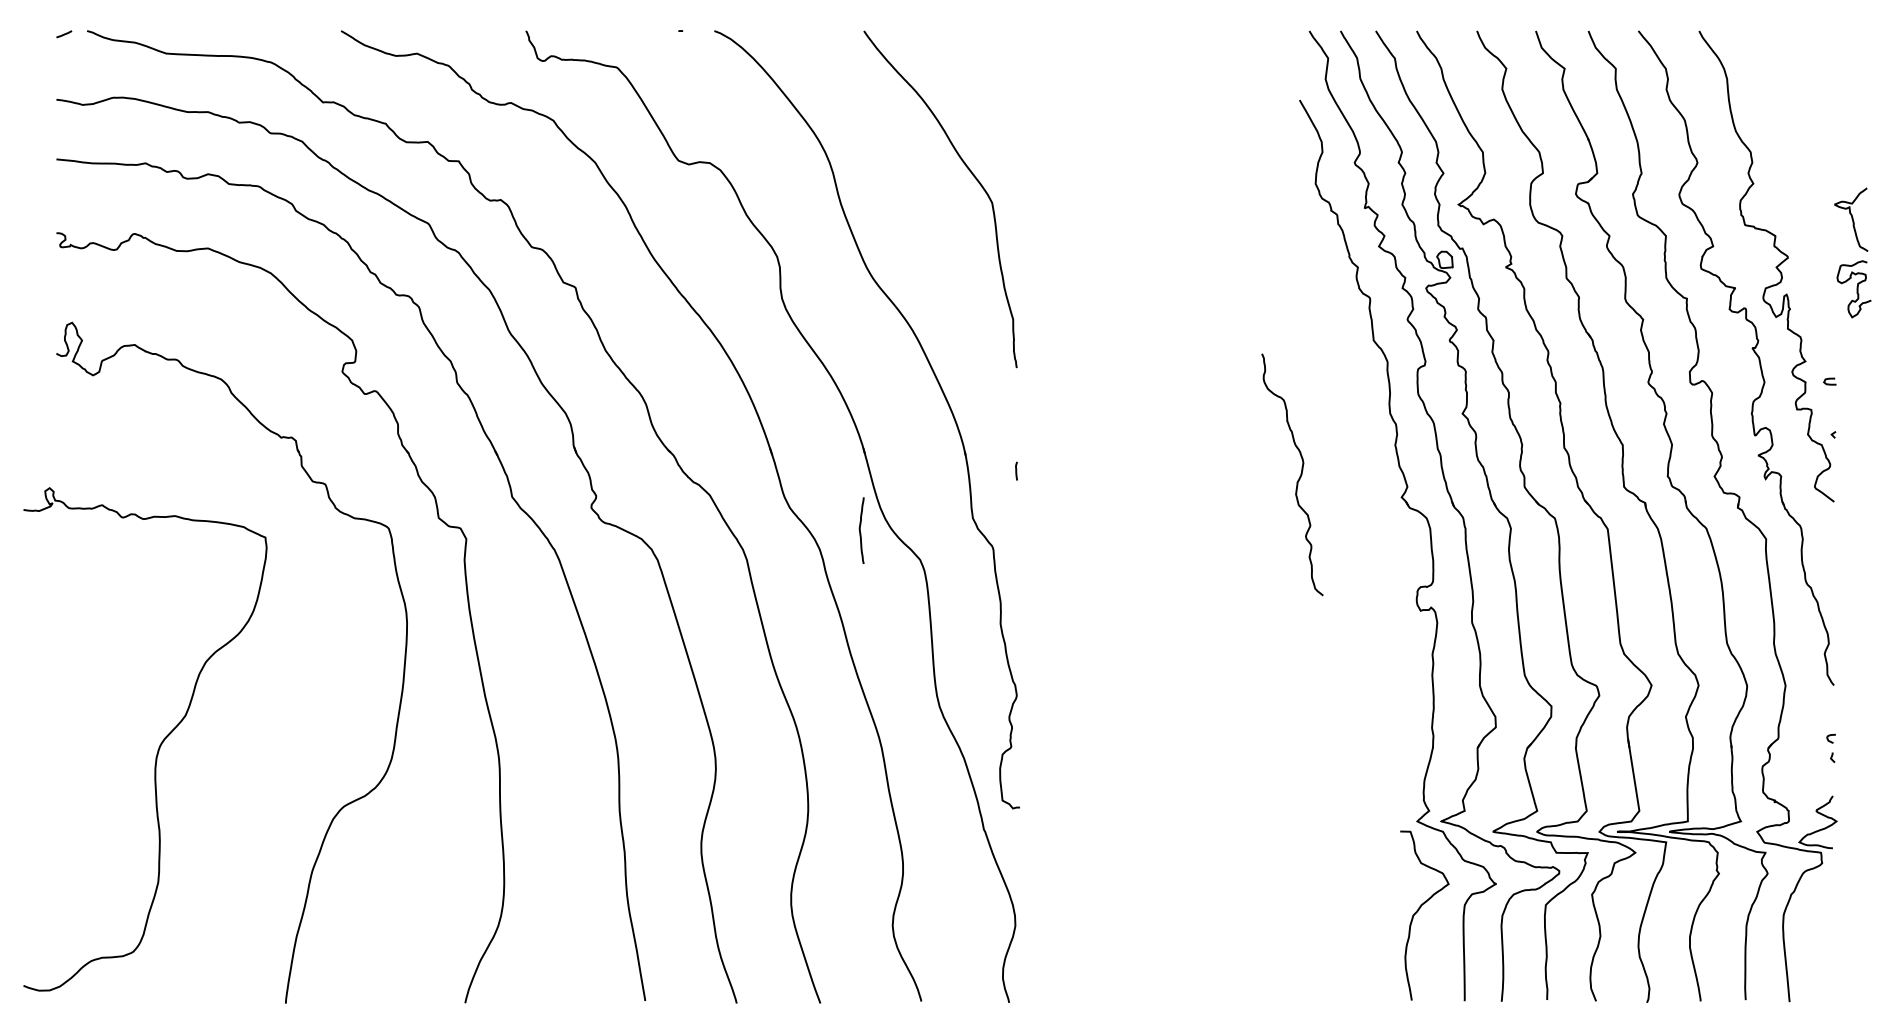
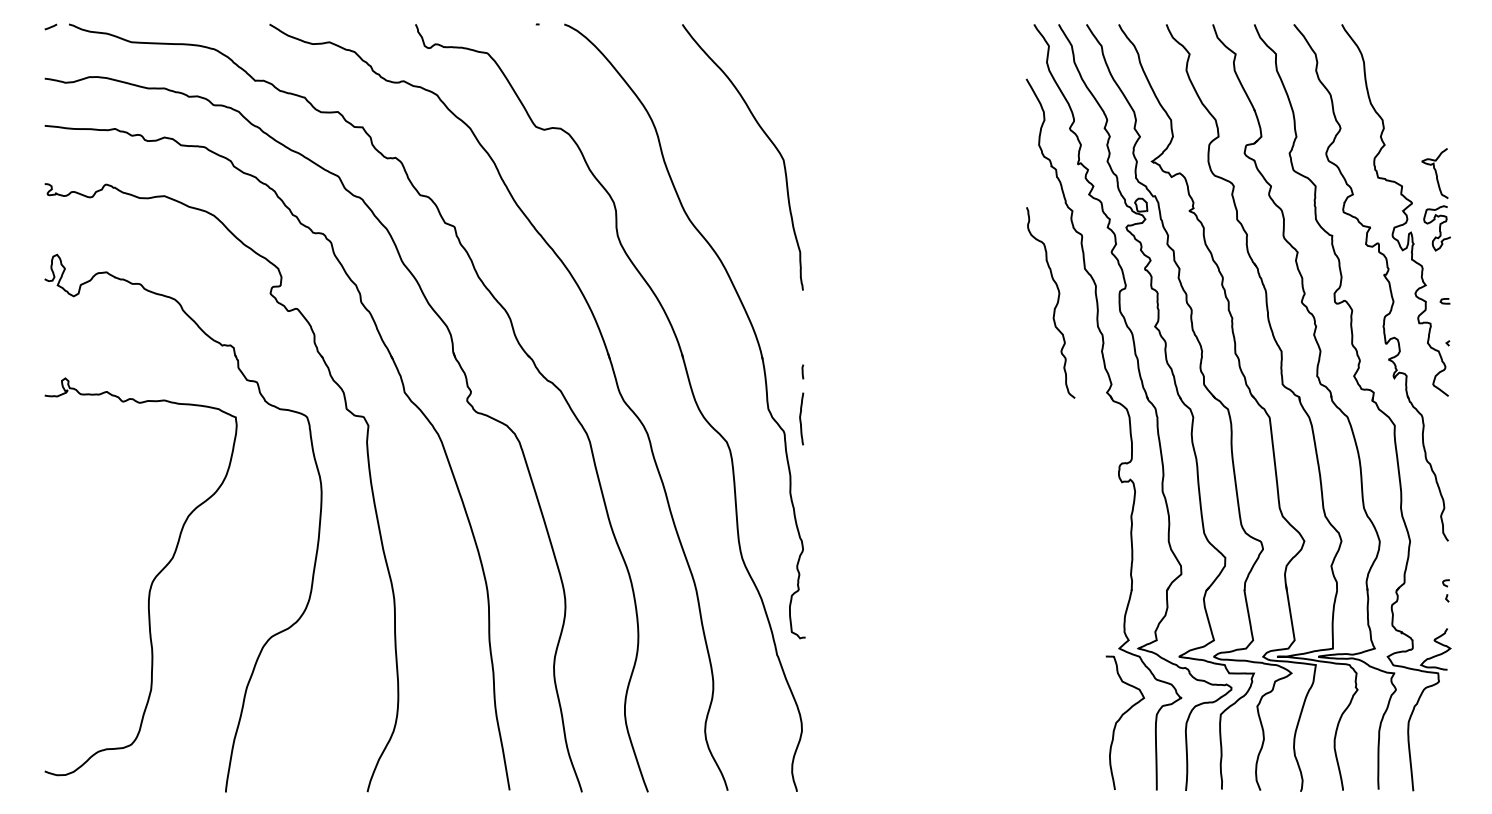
part: (1858, 246) -> (1440, 194), moved
curve: (1298, 478) -> (1055, 305), moved
curve: (860, 530) -> (800, 418), moved
curve: (158, 746) -> (151, 582), moved

